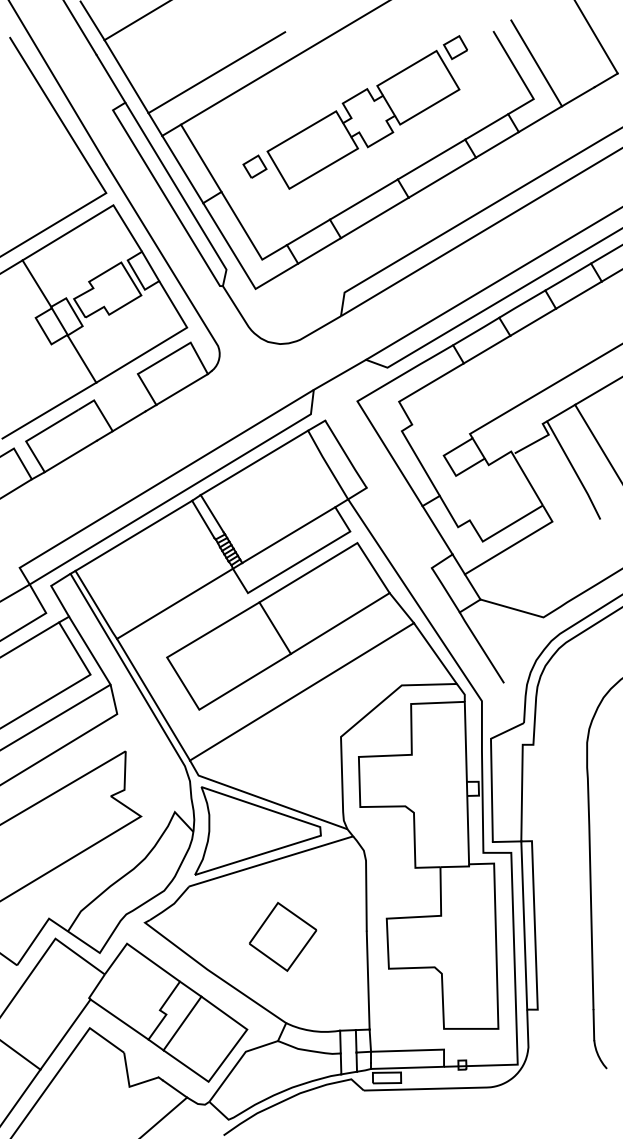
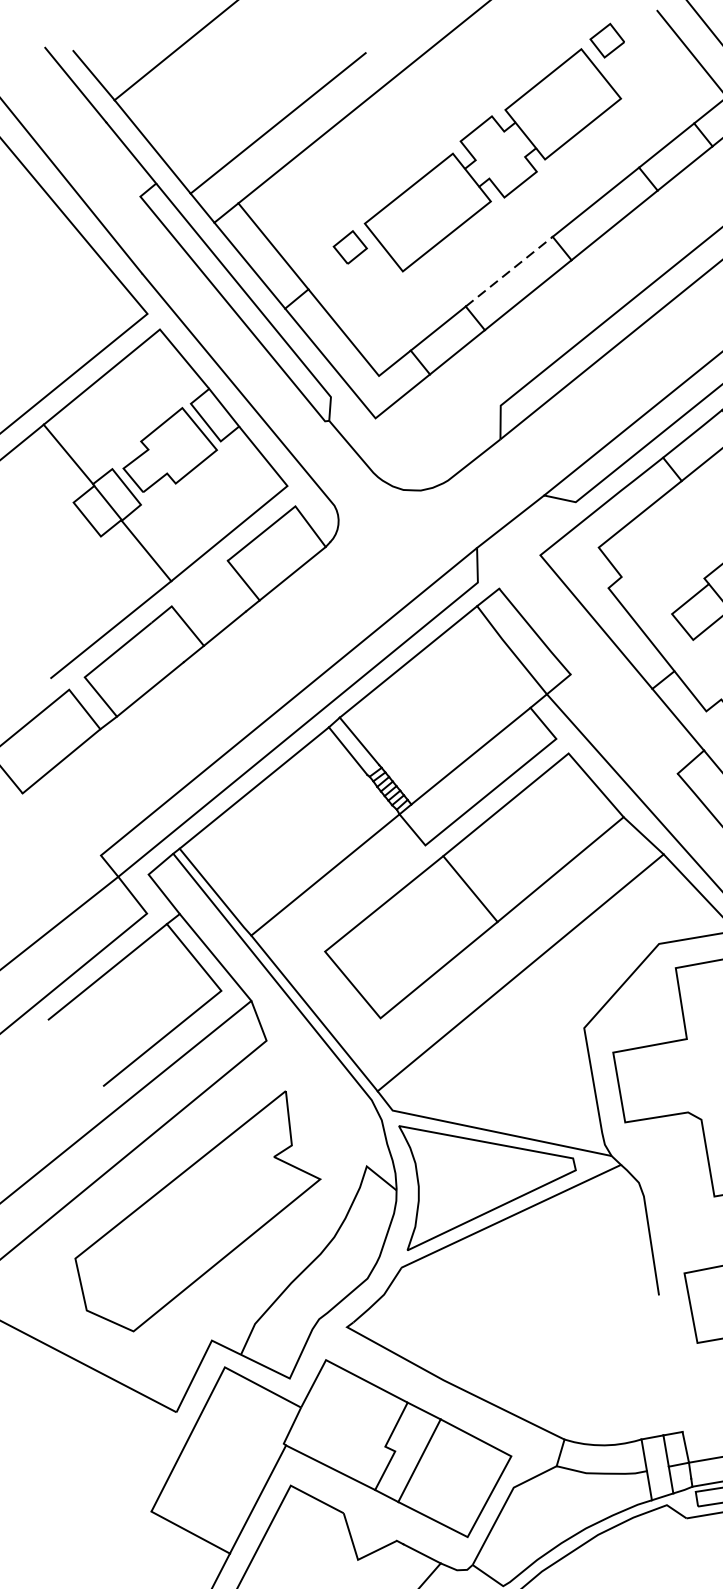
line: (364, 199) -> (510, 271), solid -> dashed
part: (283, 936) -> (543, 1318), removed
line: (367, 980) -> (669, 1363), removed

